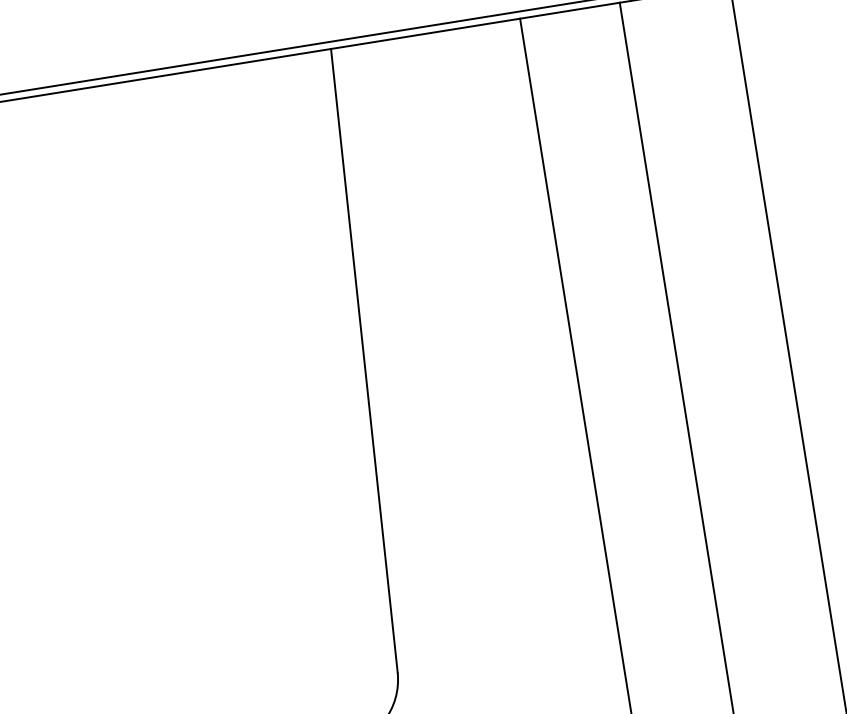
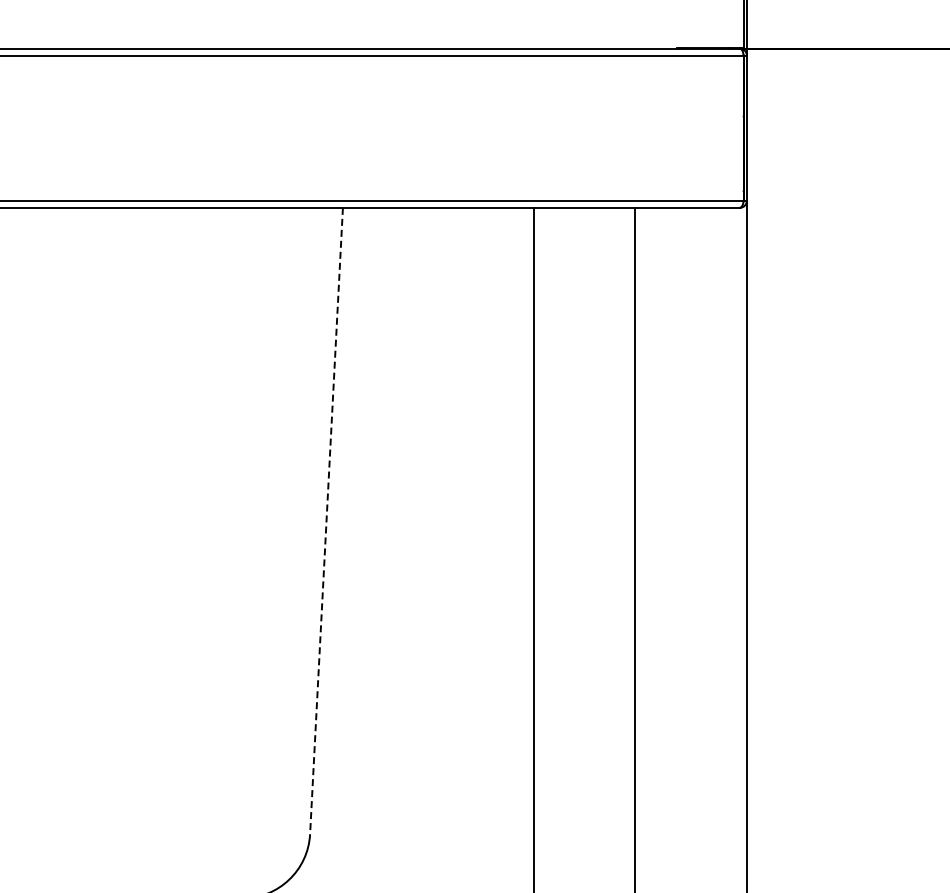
line: (364, 361) -> (326, 521), solid -> dashed

